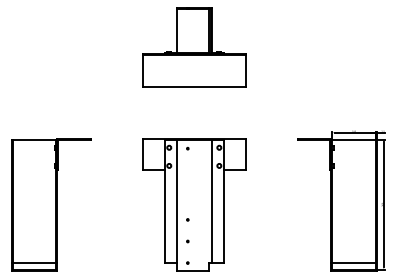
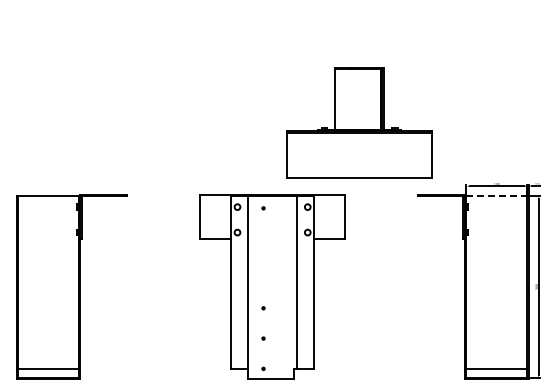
part: (194, 47) -> (359, 122), moved
line: (354, 140) -> (497, 196), solid -> dashed

